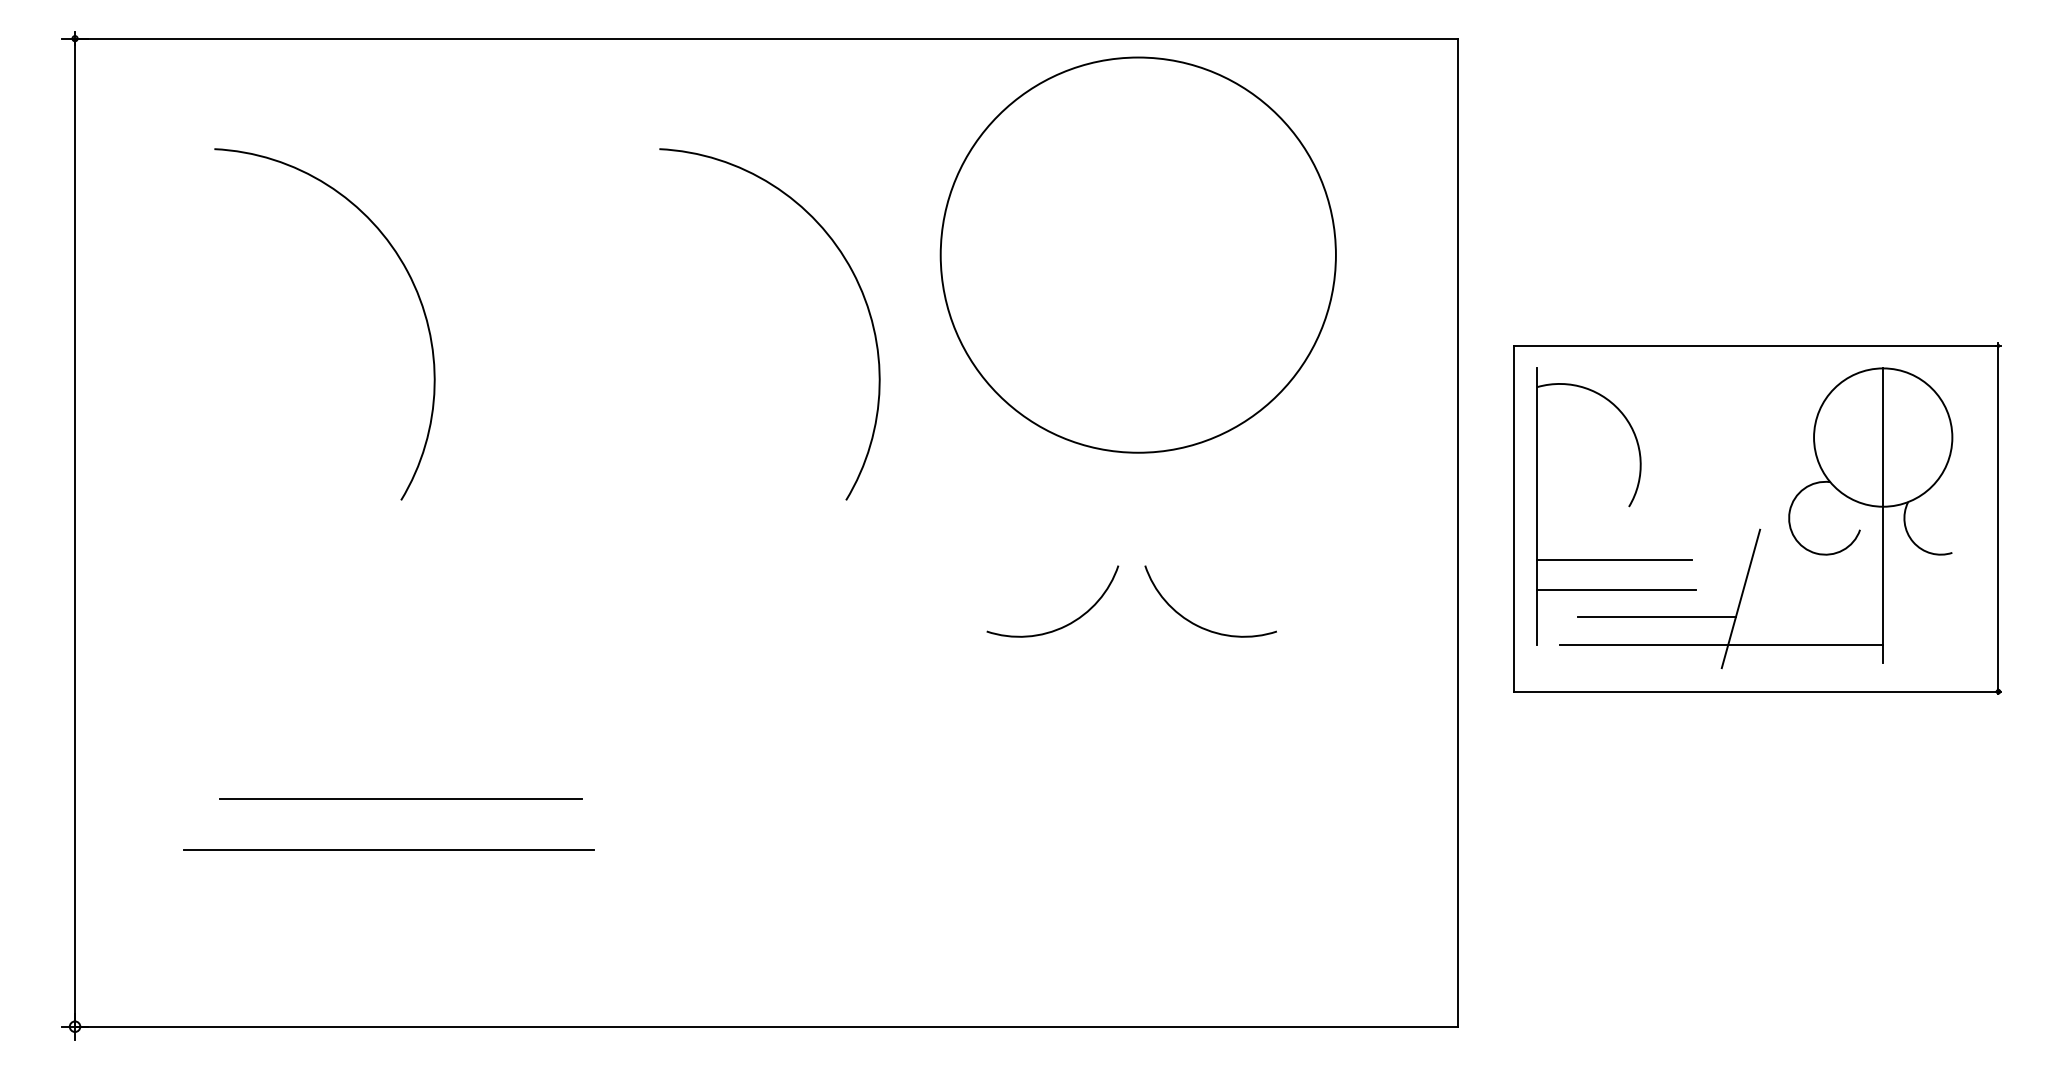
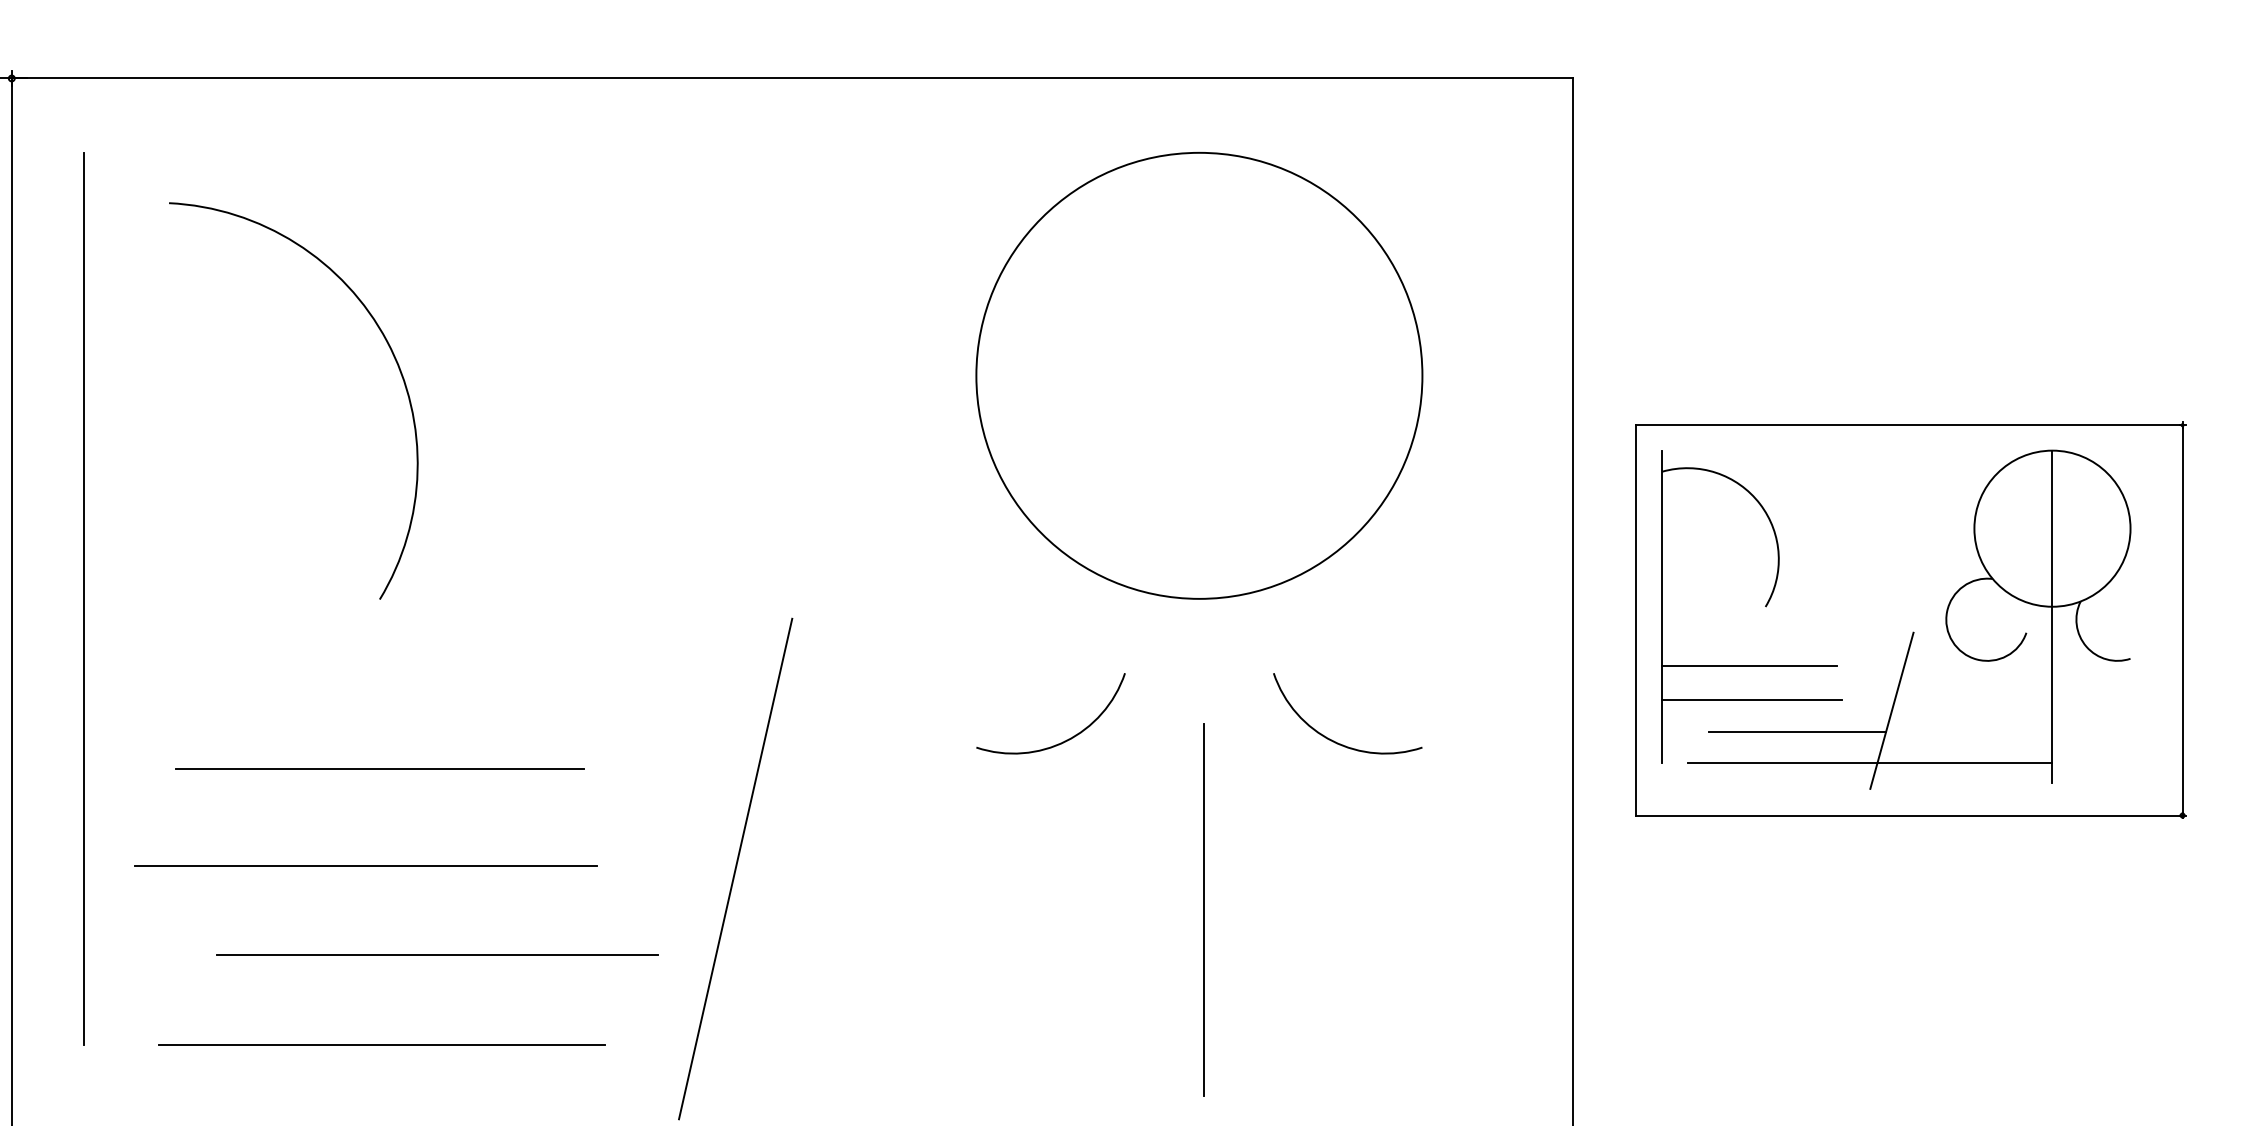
circle: (1137, 254) -> (1198, 375), moved
arc: (857, 284) -> (894, 355), removed
line: (139, 499) -> (84, 598), added
arc: (1064, 625) -> (1064, 740), moved
arc: (1199, 625) -> (1335, 740), moved
line: (716, 738) -> (735, 868), added
line: (1131, 775) -> (1204, 910), added
line: (400, 798) -> (379, 769), moved
line: (452, 815) -> (437, 955), added
line: (388, 849) -> (365, 866), moved
line: (402, 894) -> (381, 1044), added

